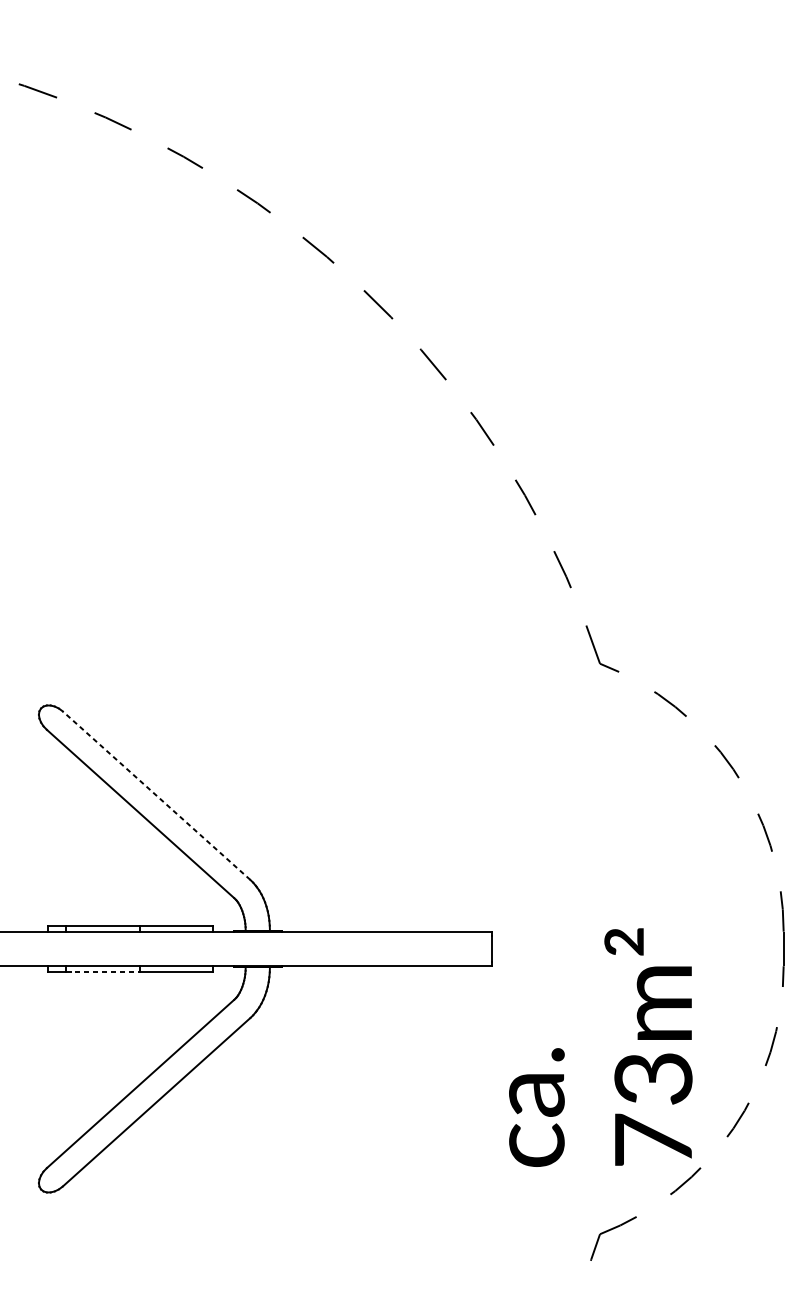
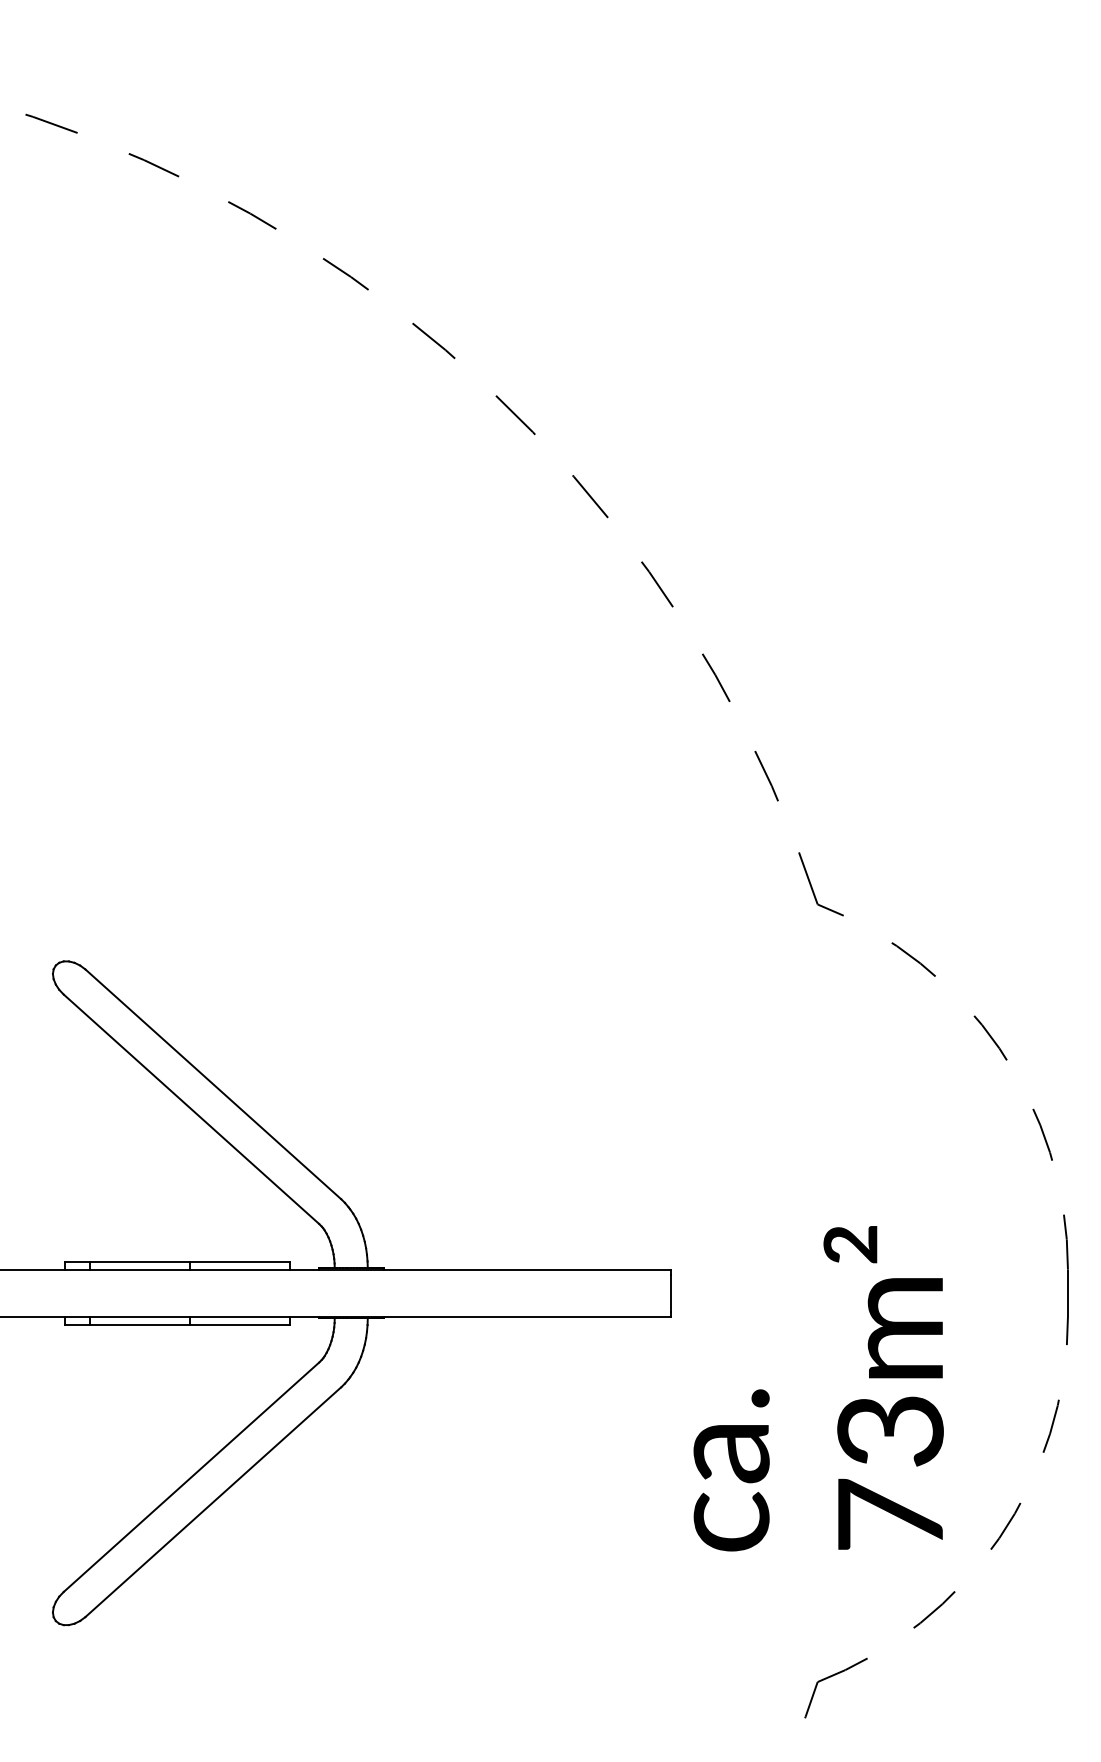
line: (156, 795) -> (213, 1084), dashed -> solid
line: (103, 971) -> (140, 1324), dashed -> solid
text: (600, 1047) -> (818, 1388), moved

